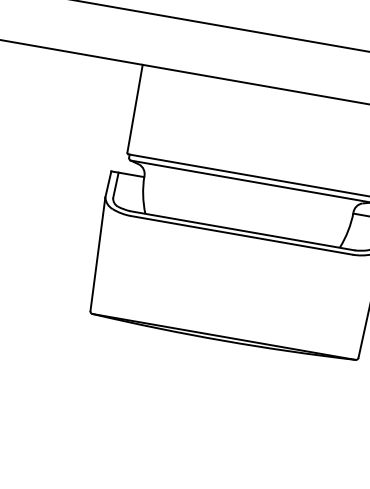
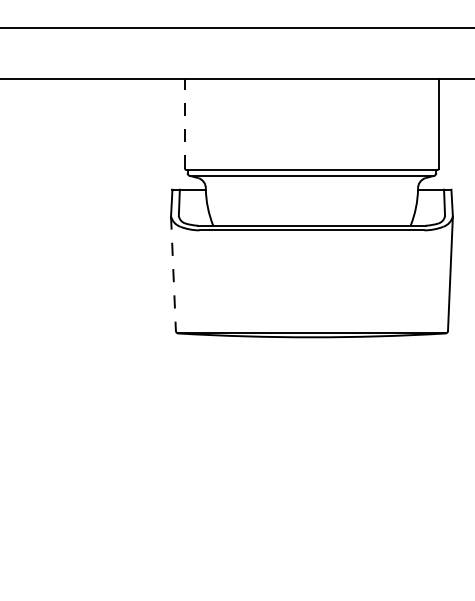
line: (135, 108) -> (185, 123), solid -> dashed
line: (97, 255) -> (173, 274), solid -> dashed

